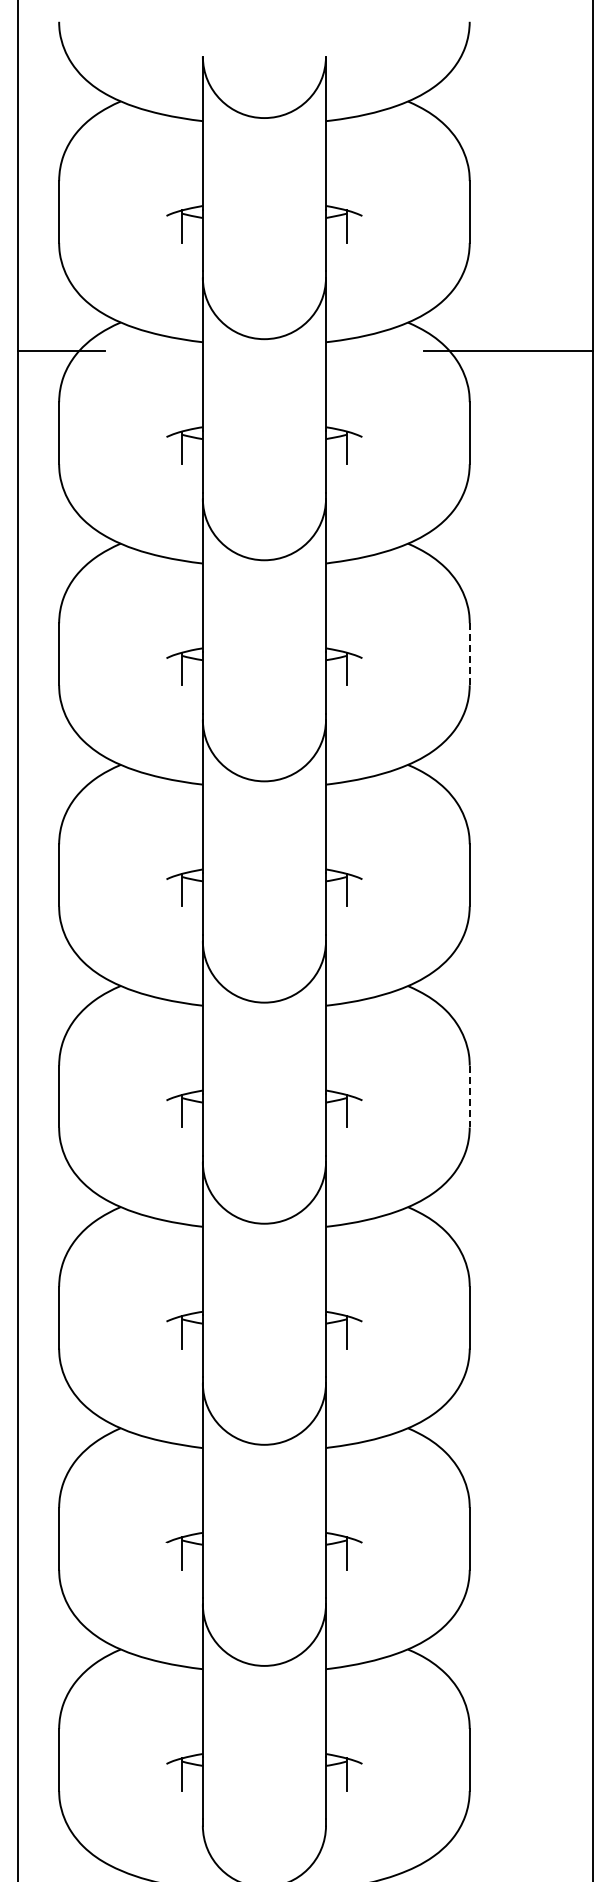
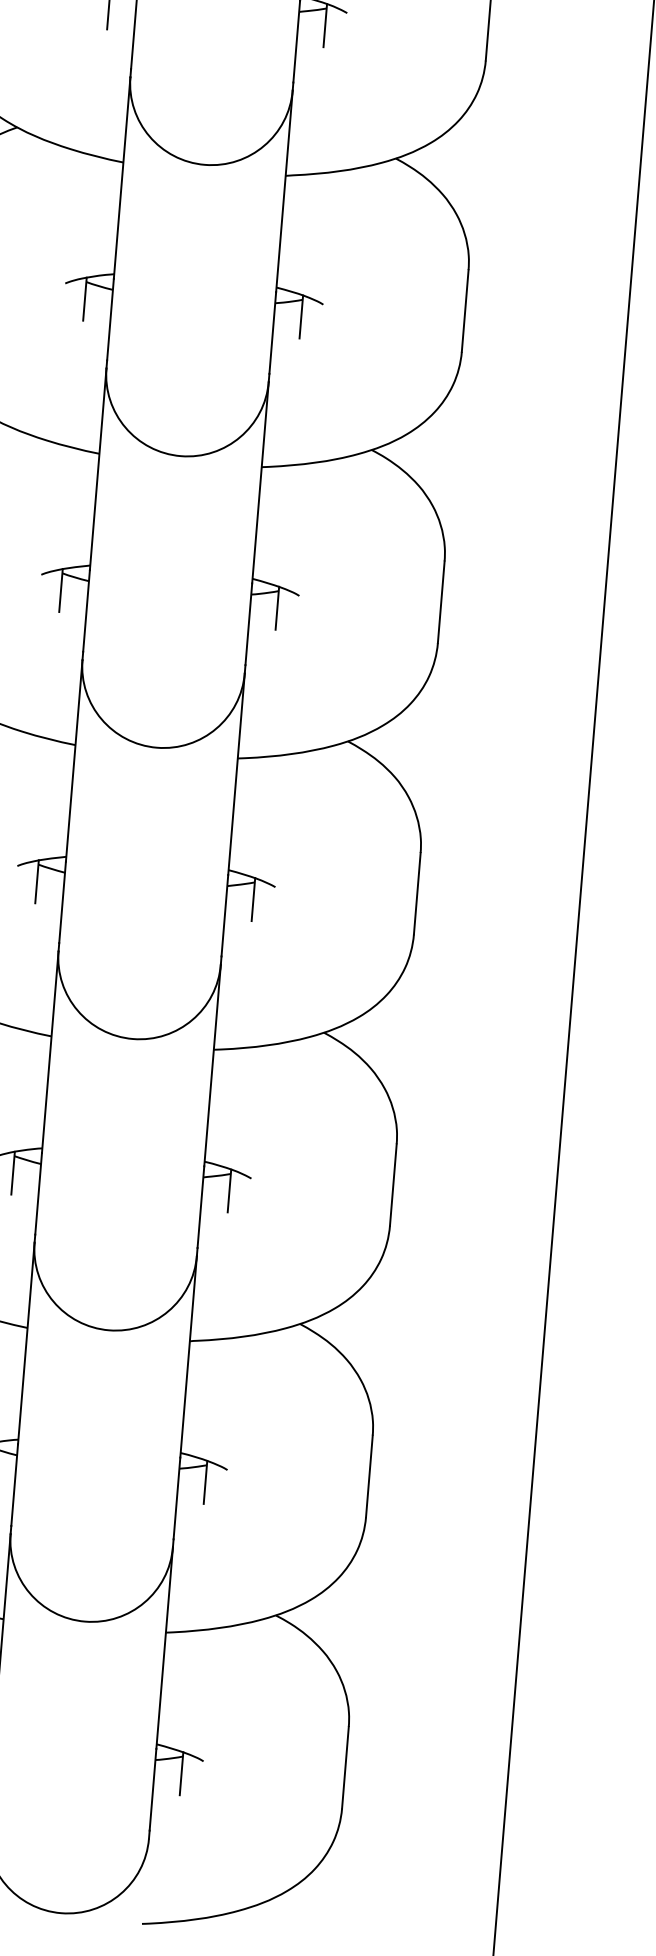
line: (469, 654) -> (464, 311), dashed -> solid
line: (469, 1096) -> (417, 893), dashed -> solid

